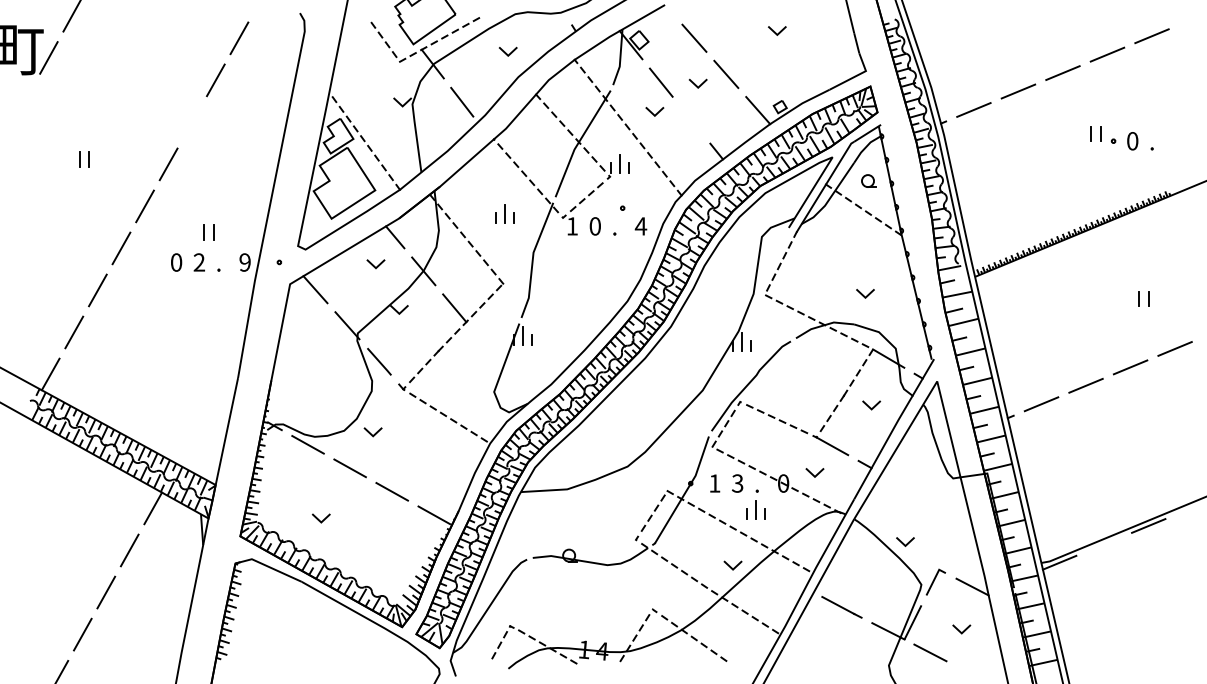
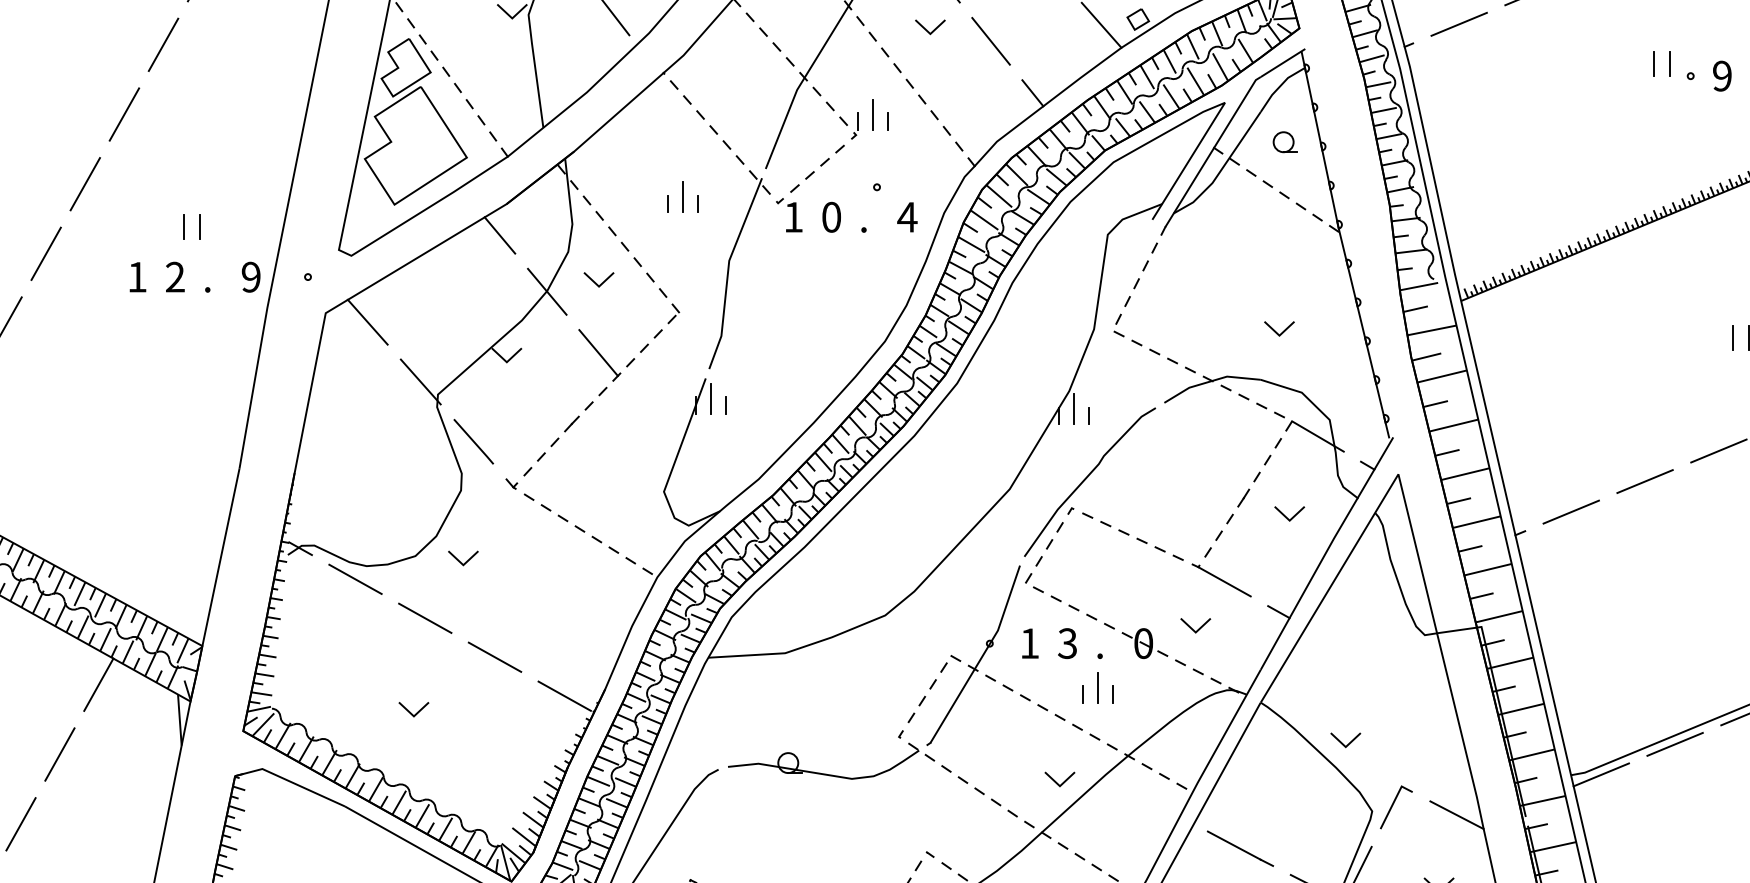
line: (691, 120) -> (991, 41), added
line: (192, 122) -> (163, 45), added
text: (1132, 141) -> (1722, 76), 0 -> 9
text: (176, 262) -> (137, 277), 0 -> 1
line: (374, 265) -> (596, 282), moved
line: (319, 519) -> (410, 711), moved
line: (1103, 544) -> (1674, 744), added

